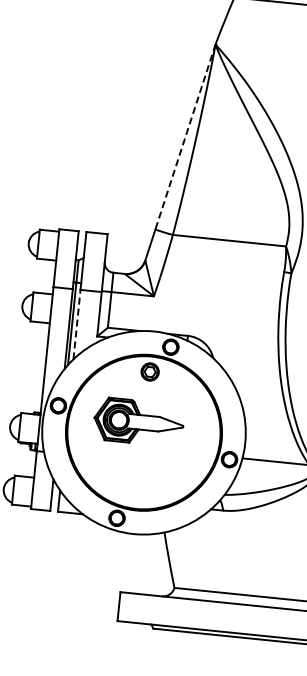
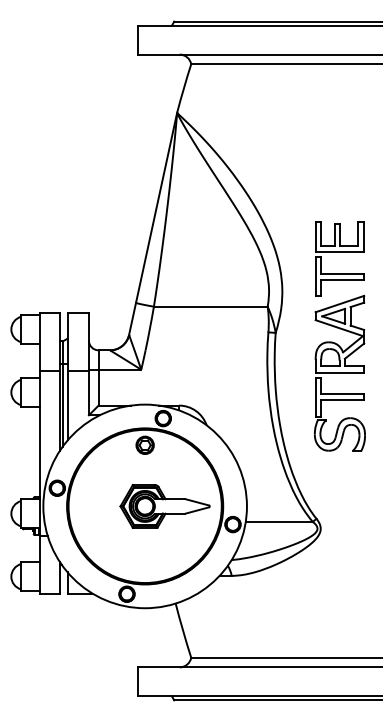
line: (185, 137) -> (156, 208), dashed -> solid
line: (76, 324) -> (67, 405), dashed -> solid
part: (138, 422) -> (164, 506), moved

